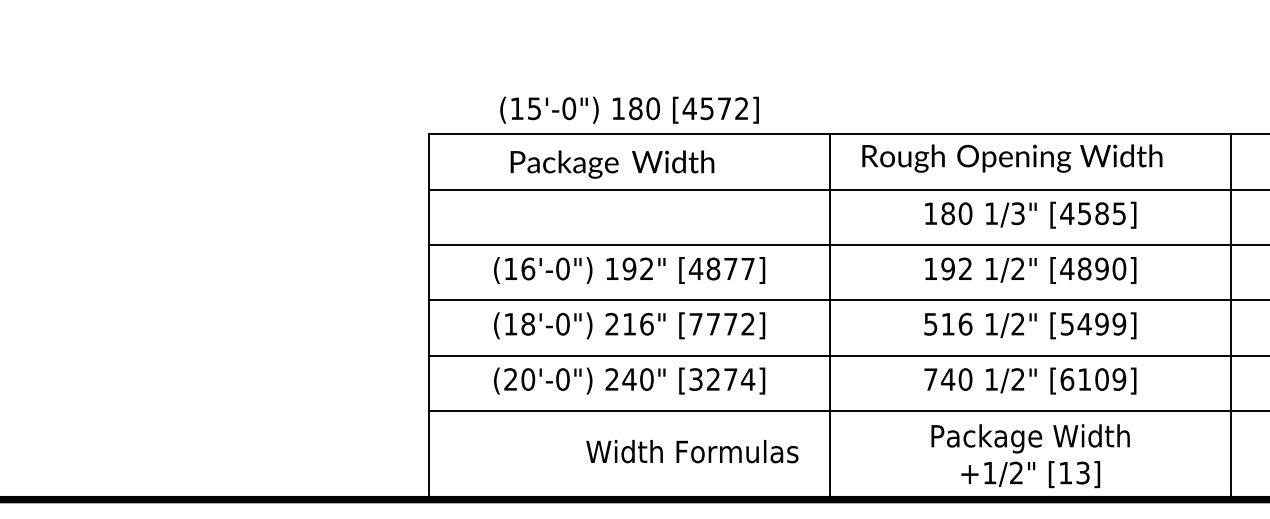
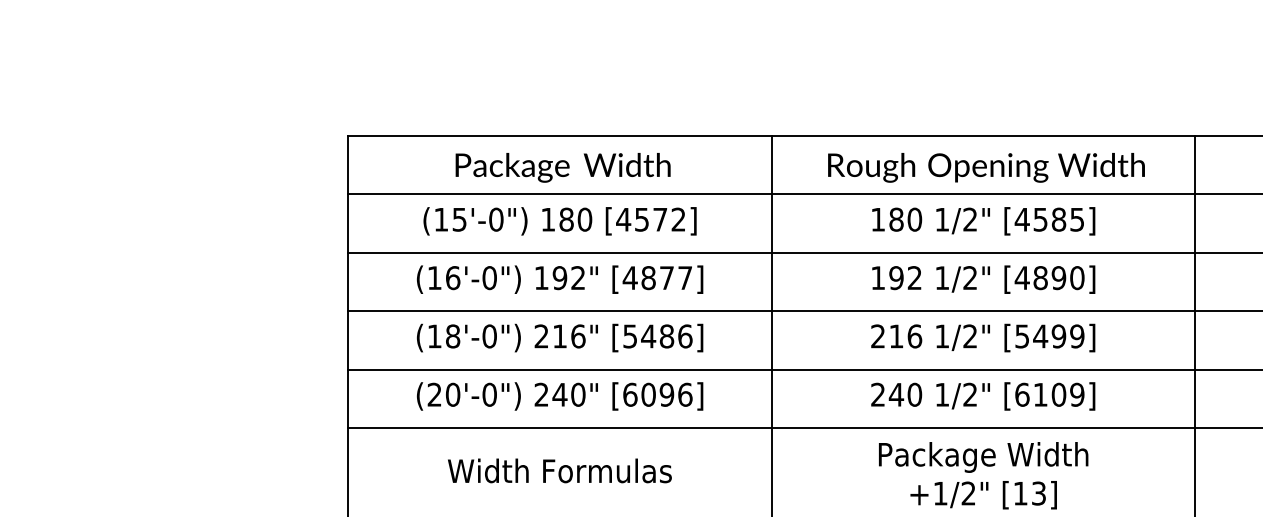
text: (629, 109) -> (559, 220), moved
text: (1012, 158) -> (986, 167), moved
text: (612, 164) -> (563, 167), moved
text: (1017, 213) -> (969, 219), 1/3" -> 1/2"
text: (722, 323) -> (658, 335), [7772] -> [5486]
text: (930, 323) -> (877, 335), 516 -> 216
text: (722, 379) -> (658, 394), [3274] -> [6096]
text: (930, 379) -> (877, 394), 740 -> 240
text: (692, 451) -> (559, 470), moved

